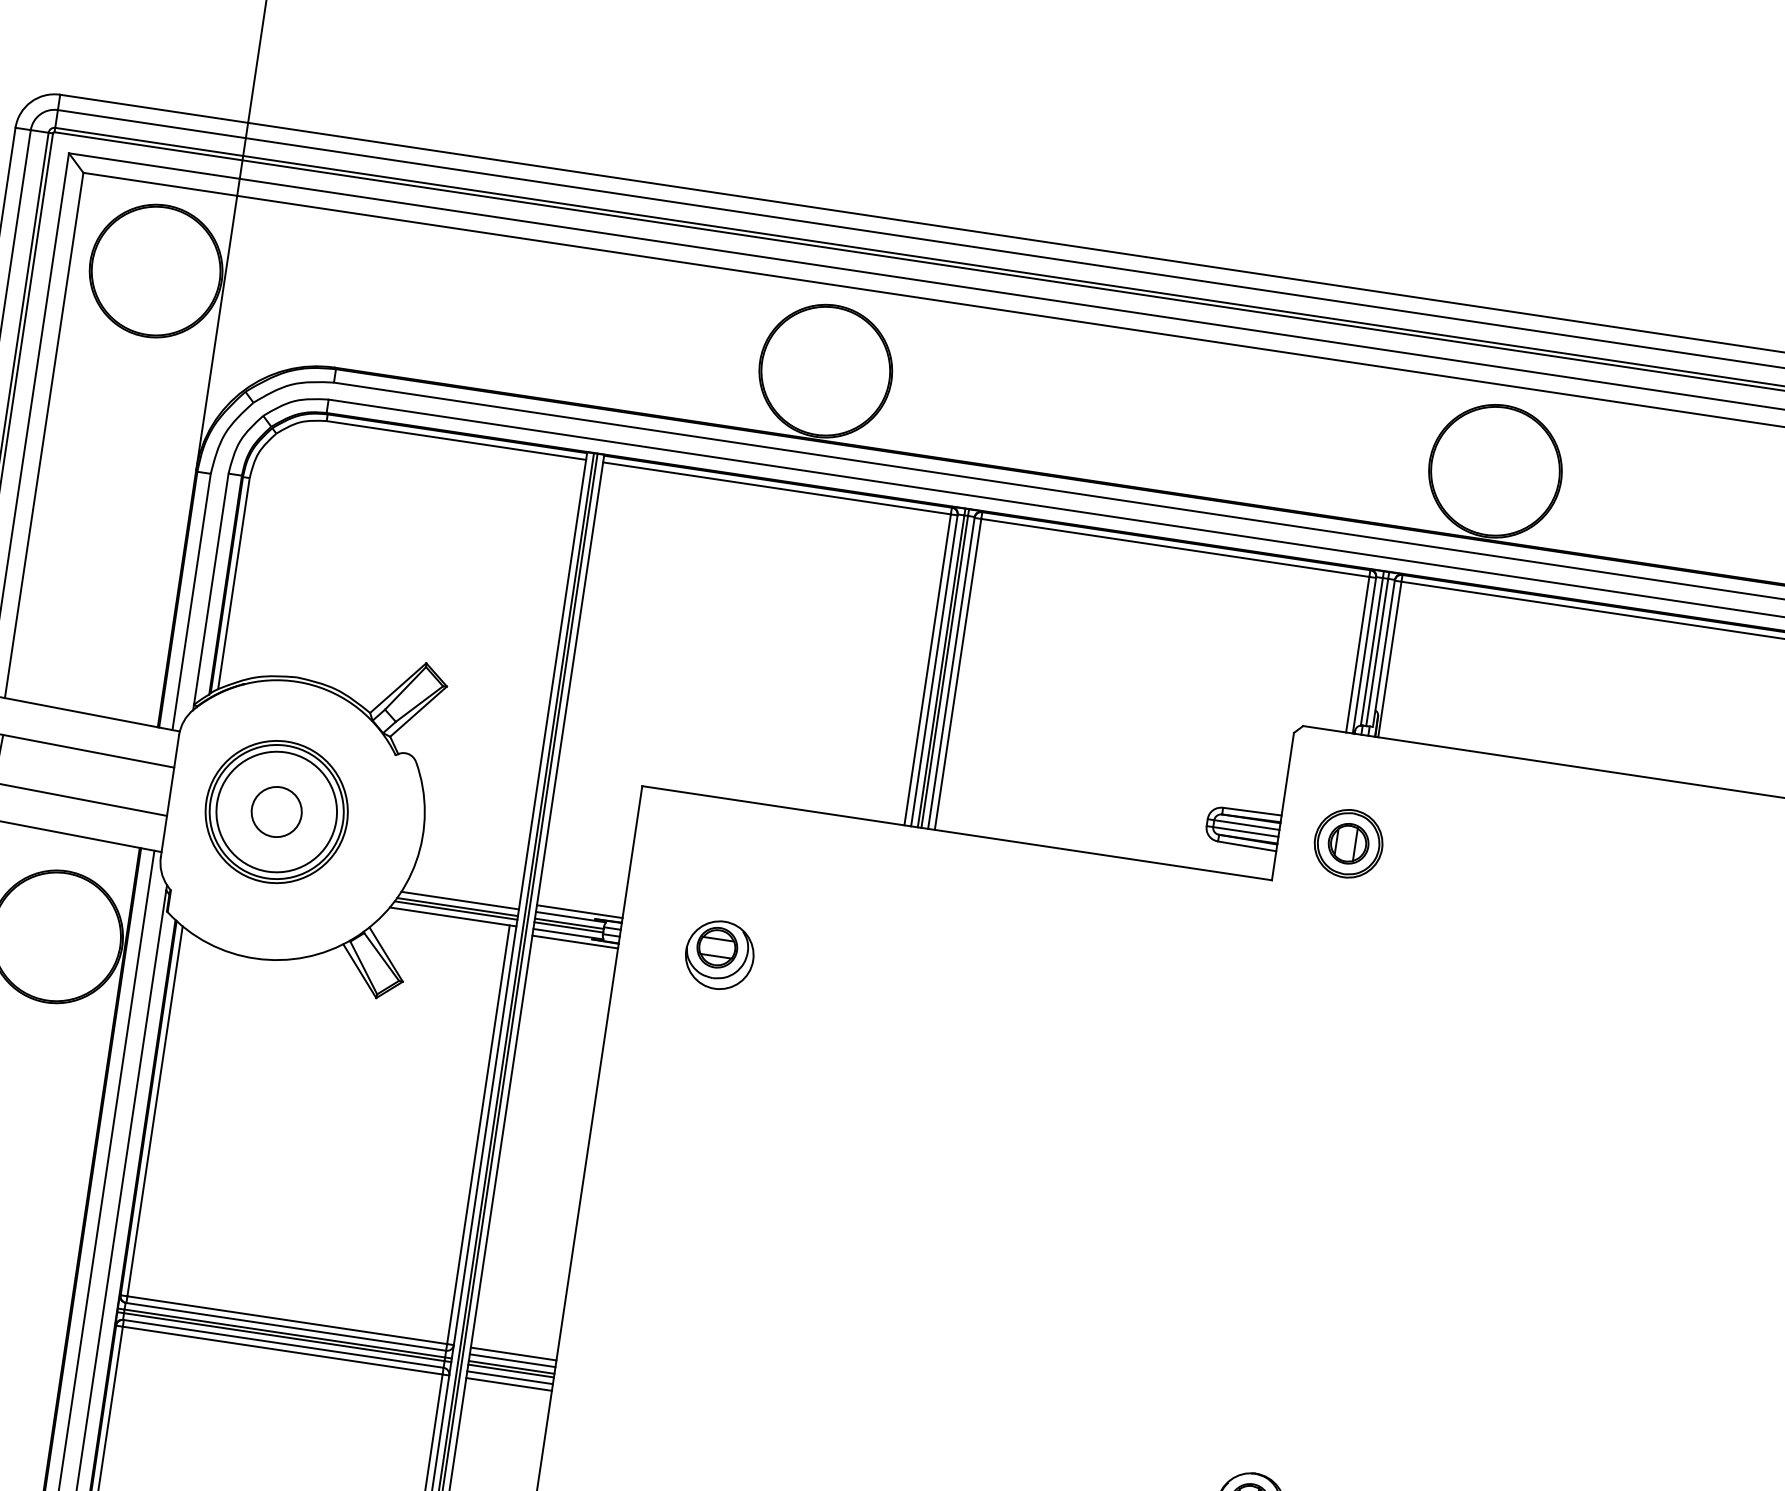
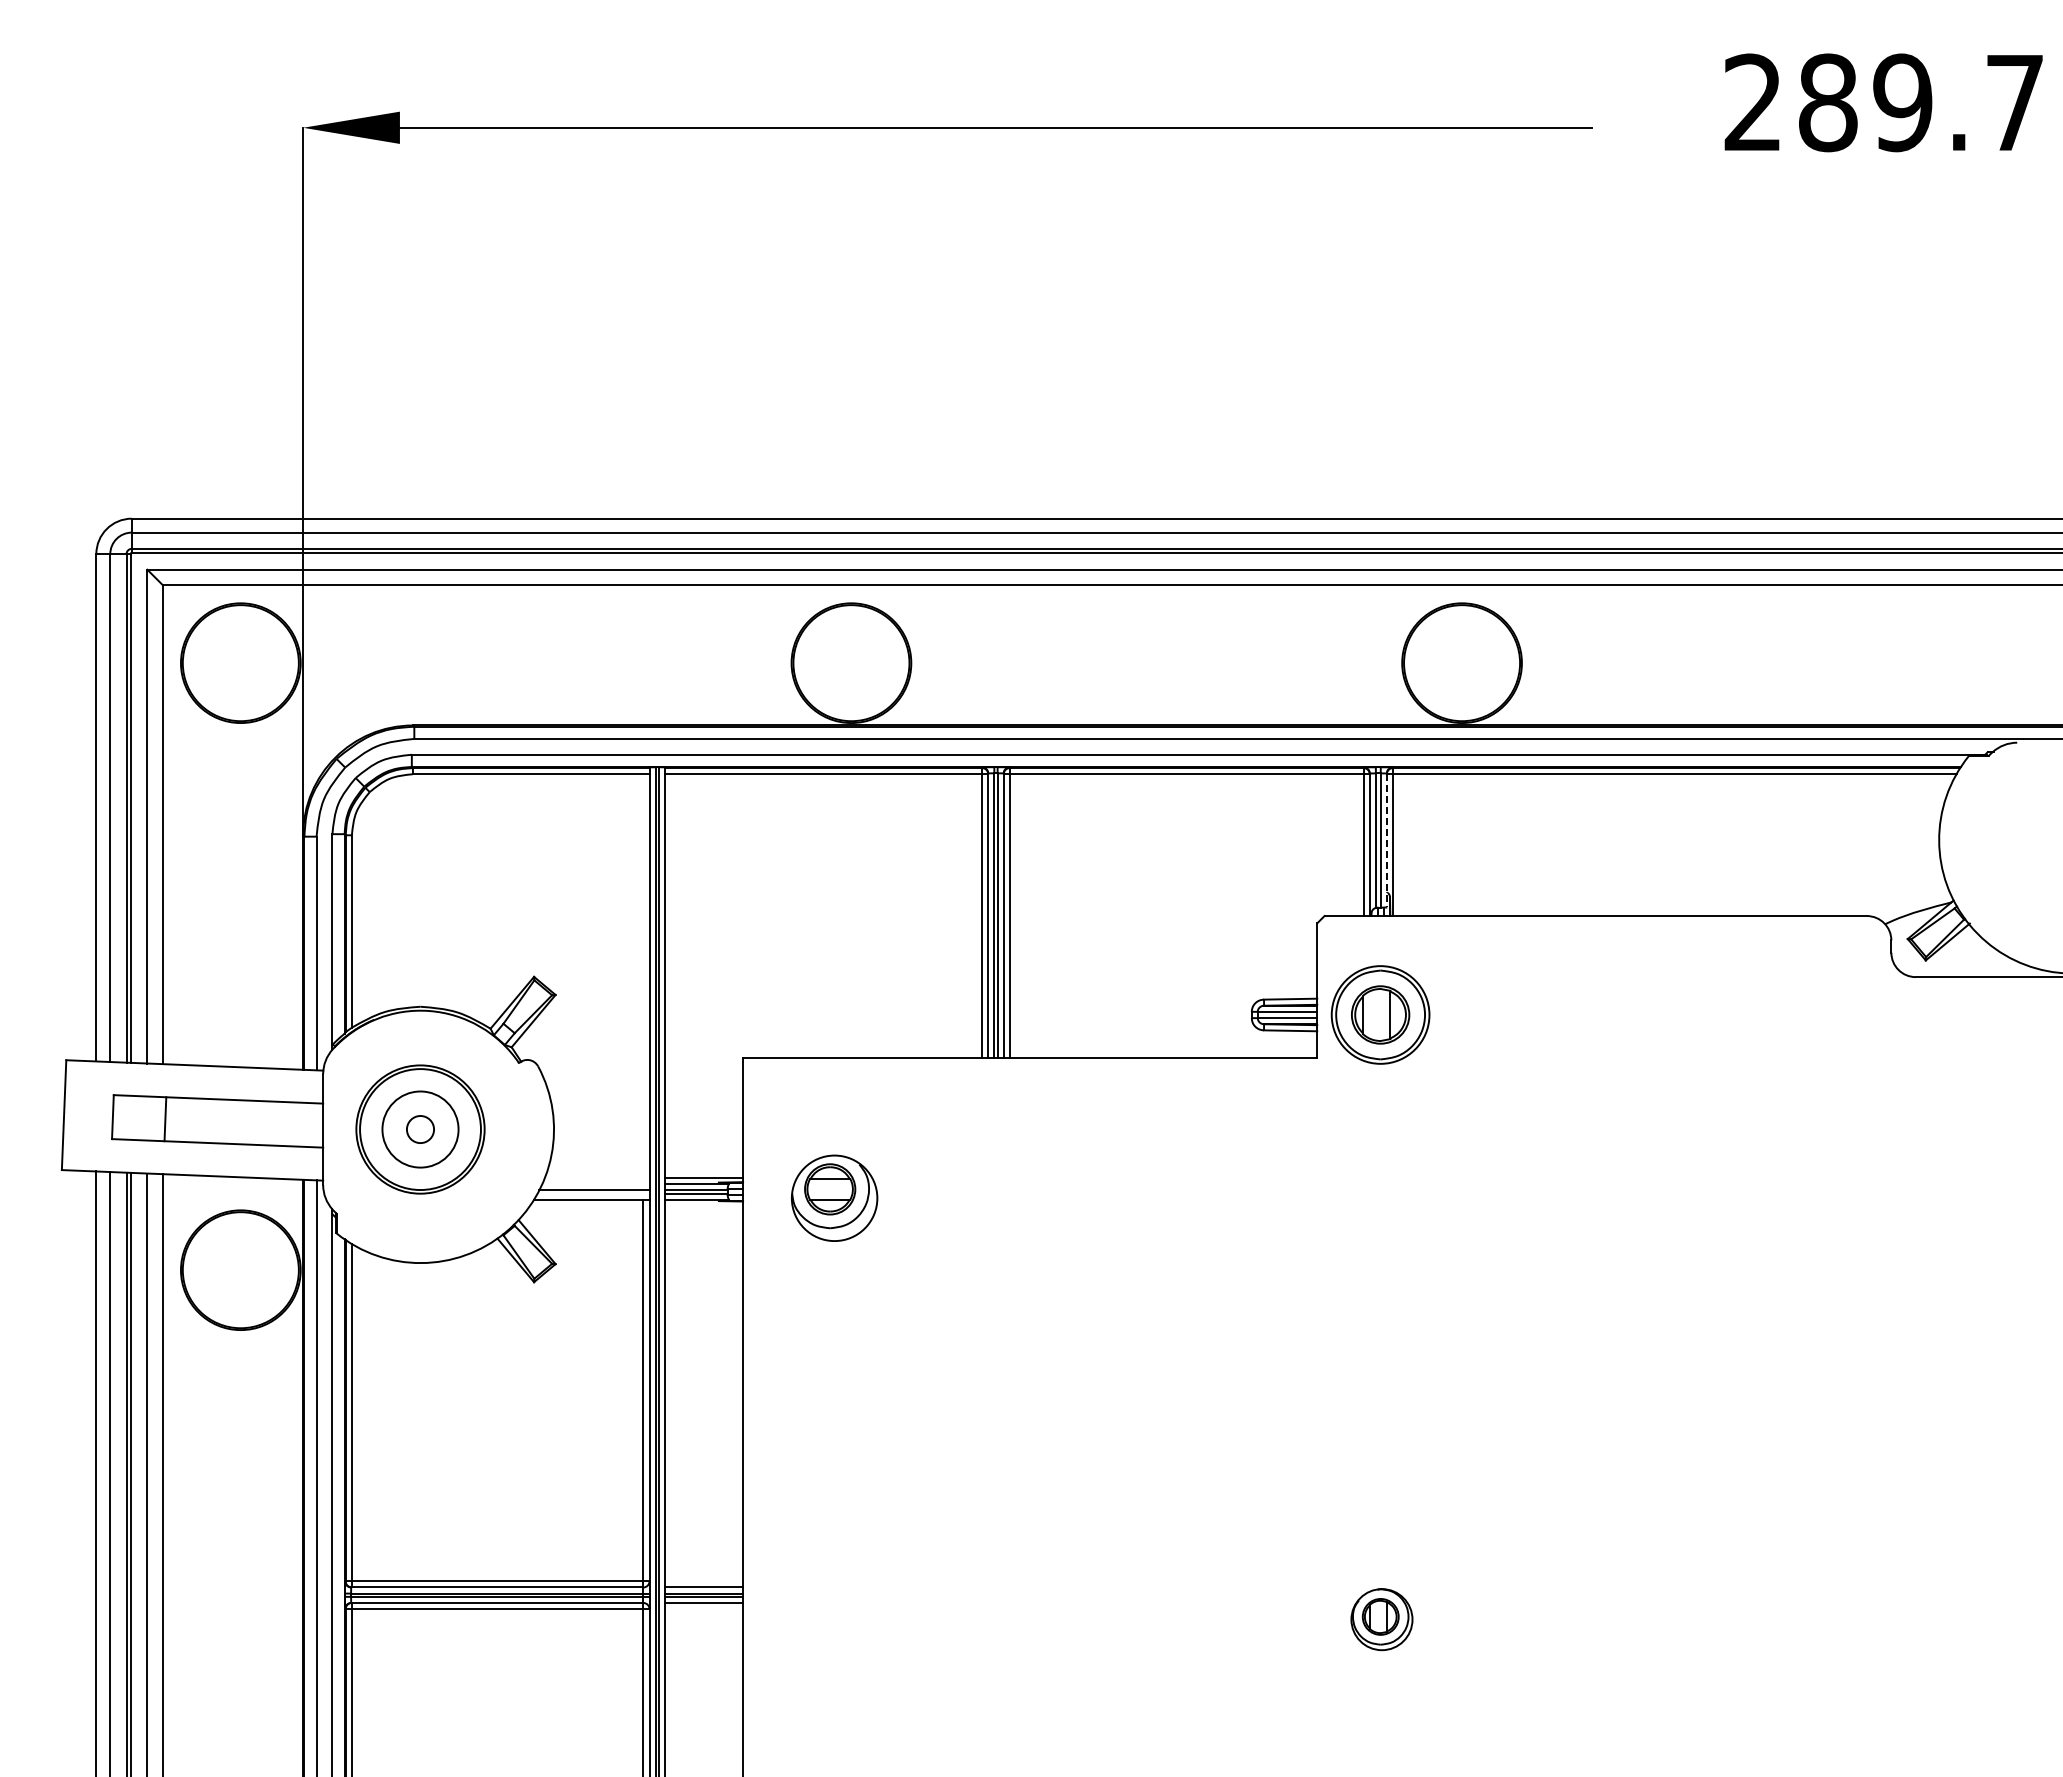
line: (1383, 653) -> (1386, 840), solid -> dashed
circle: (276, 811) -> (420, 1129), size x0.6
circle: (276, 811) -> (420, 1129), size x0.7
part: (1348, 843) -> (1380, 1014), size x1.6
line: (459, 900) -> (595, 1184), removed
line: (455, 910) -> (593, 1193), removed
line: (575, 941) -> (704, 1205), removed
part: (719, 954) -> (834, 1197), size x1.4
line: (514, 1354) -> (704, 1581), removed
line: (509, 1384) -> (704, 1609), removed

